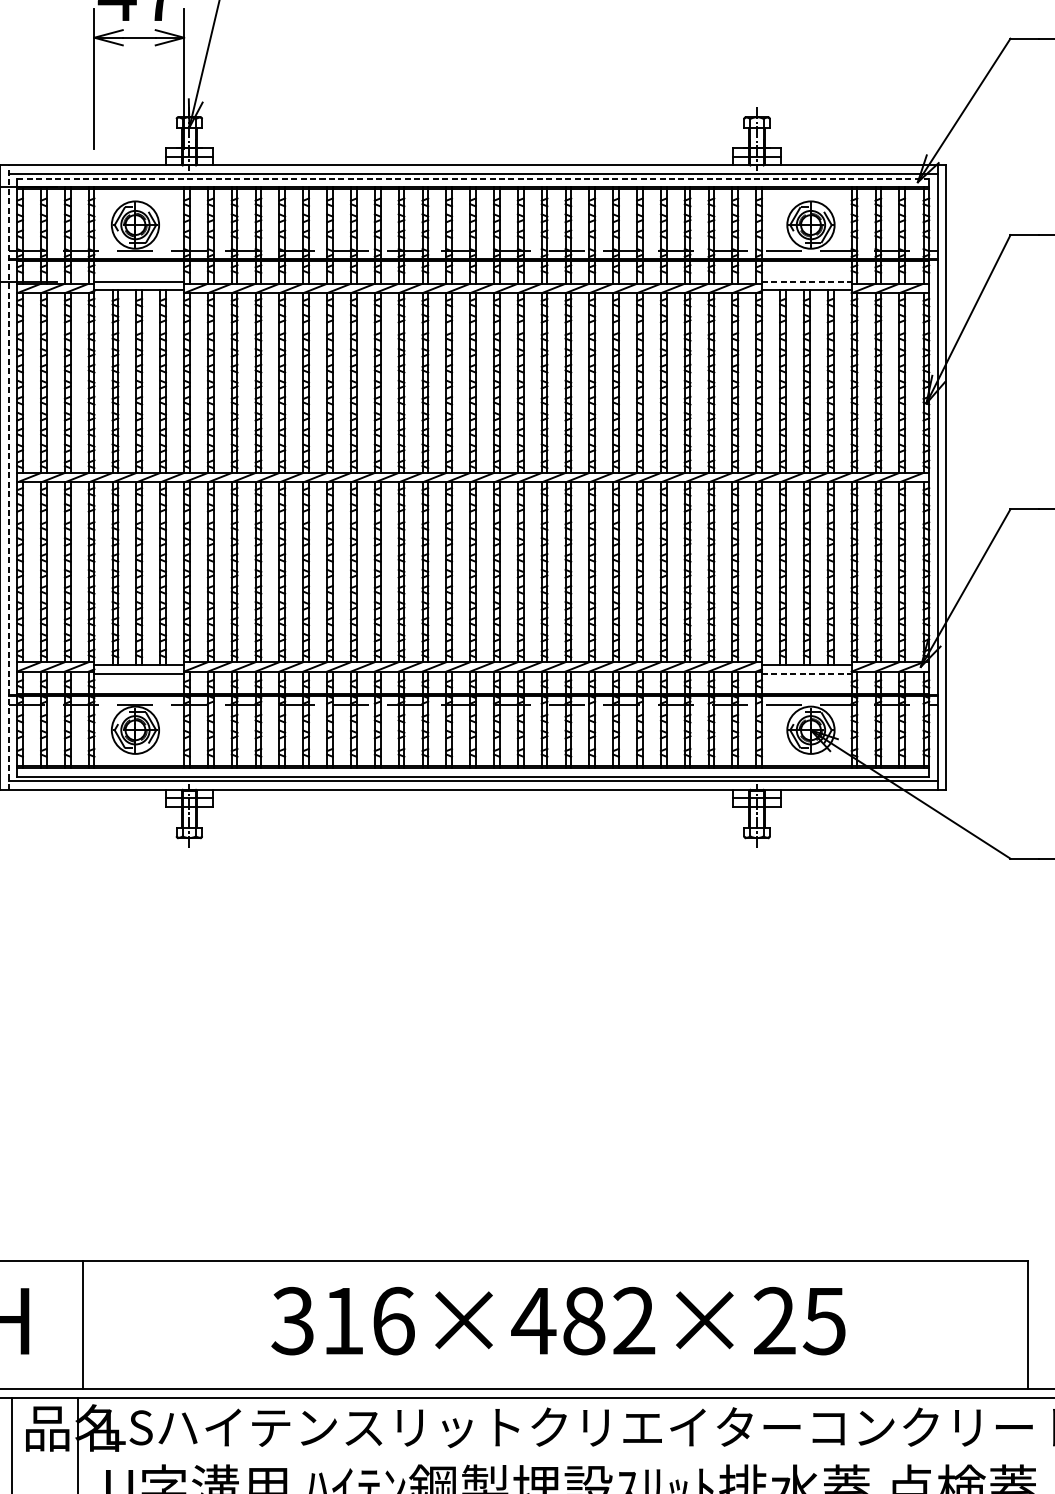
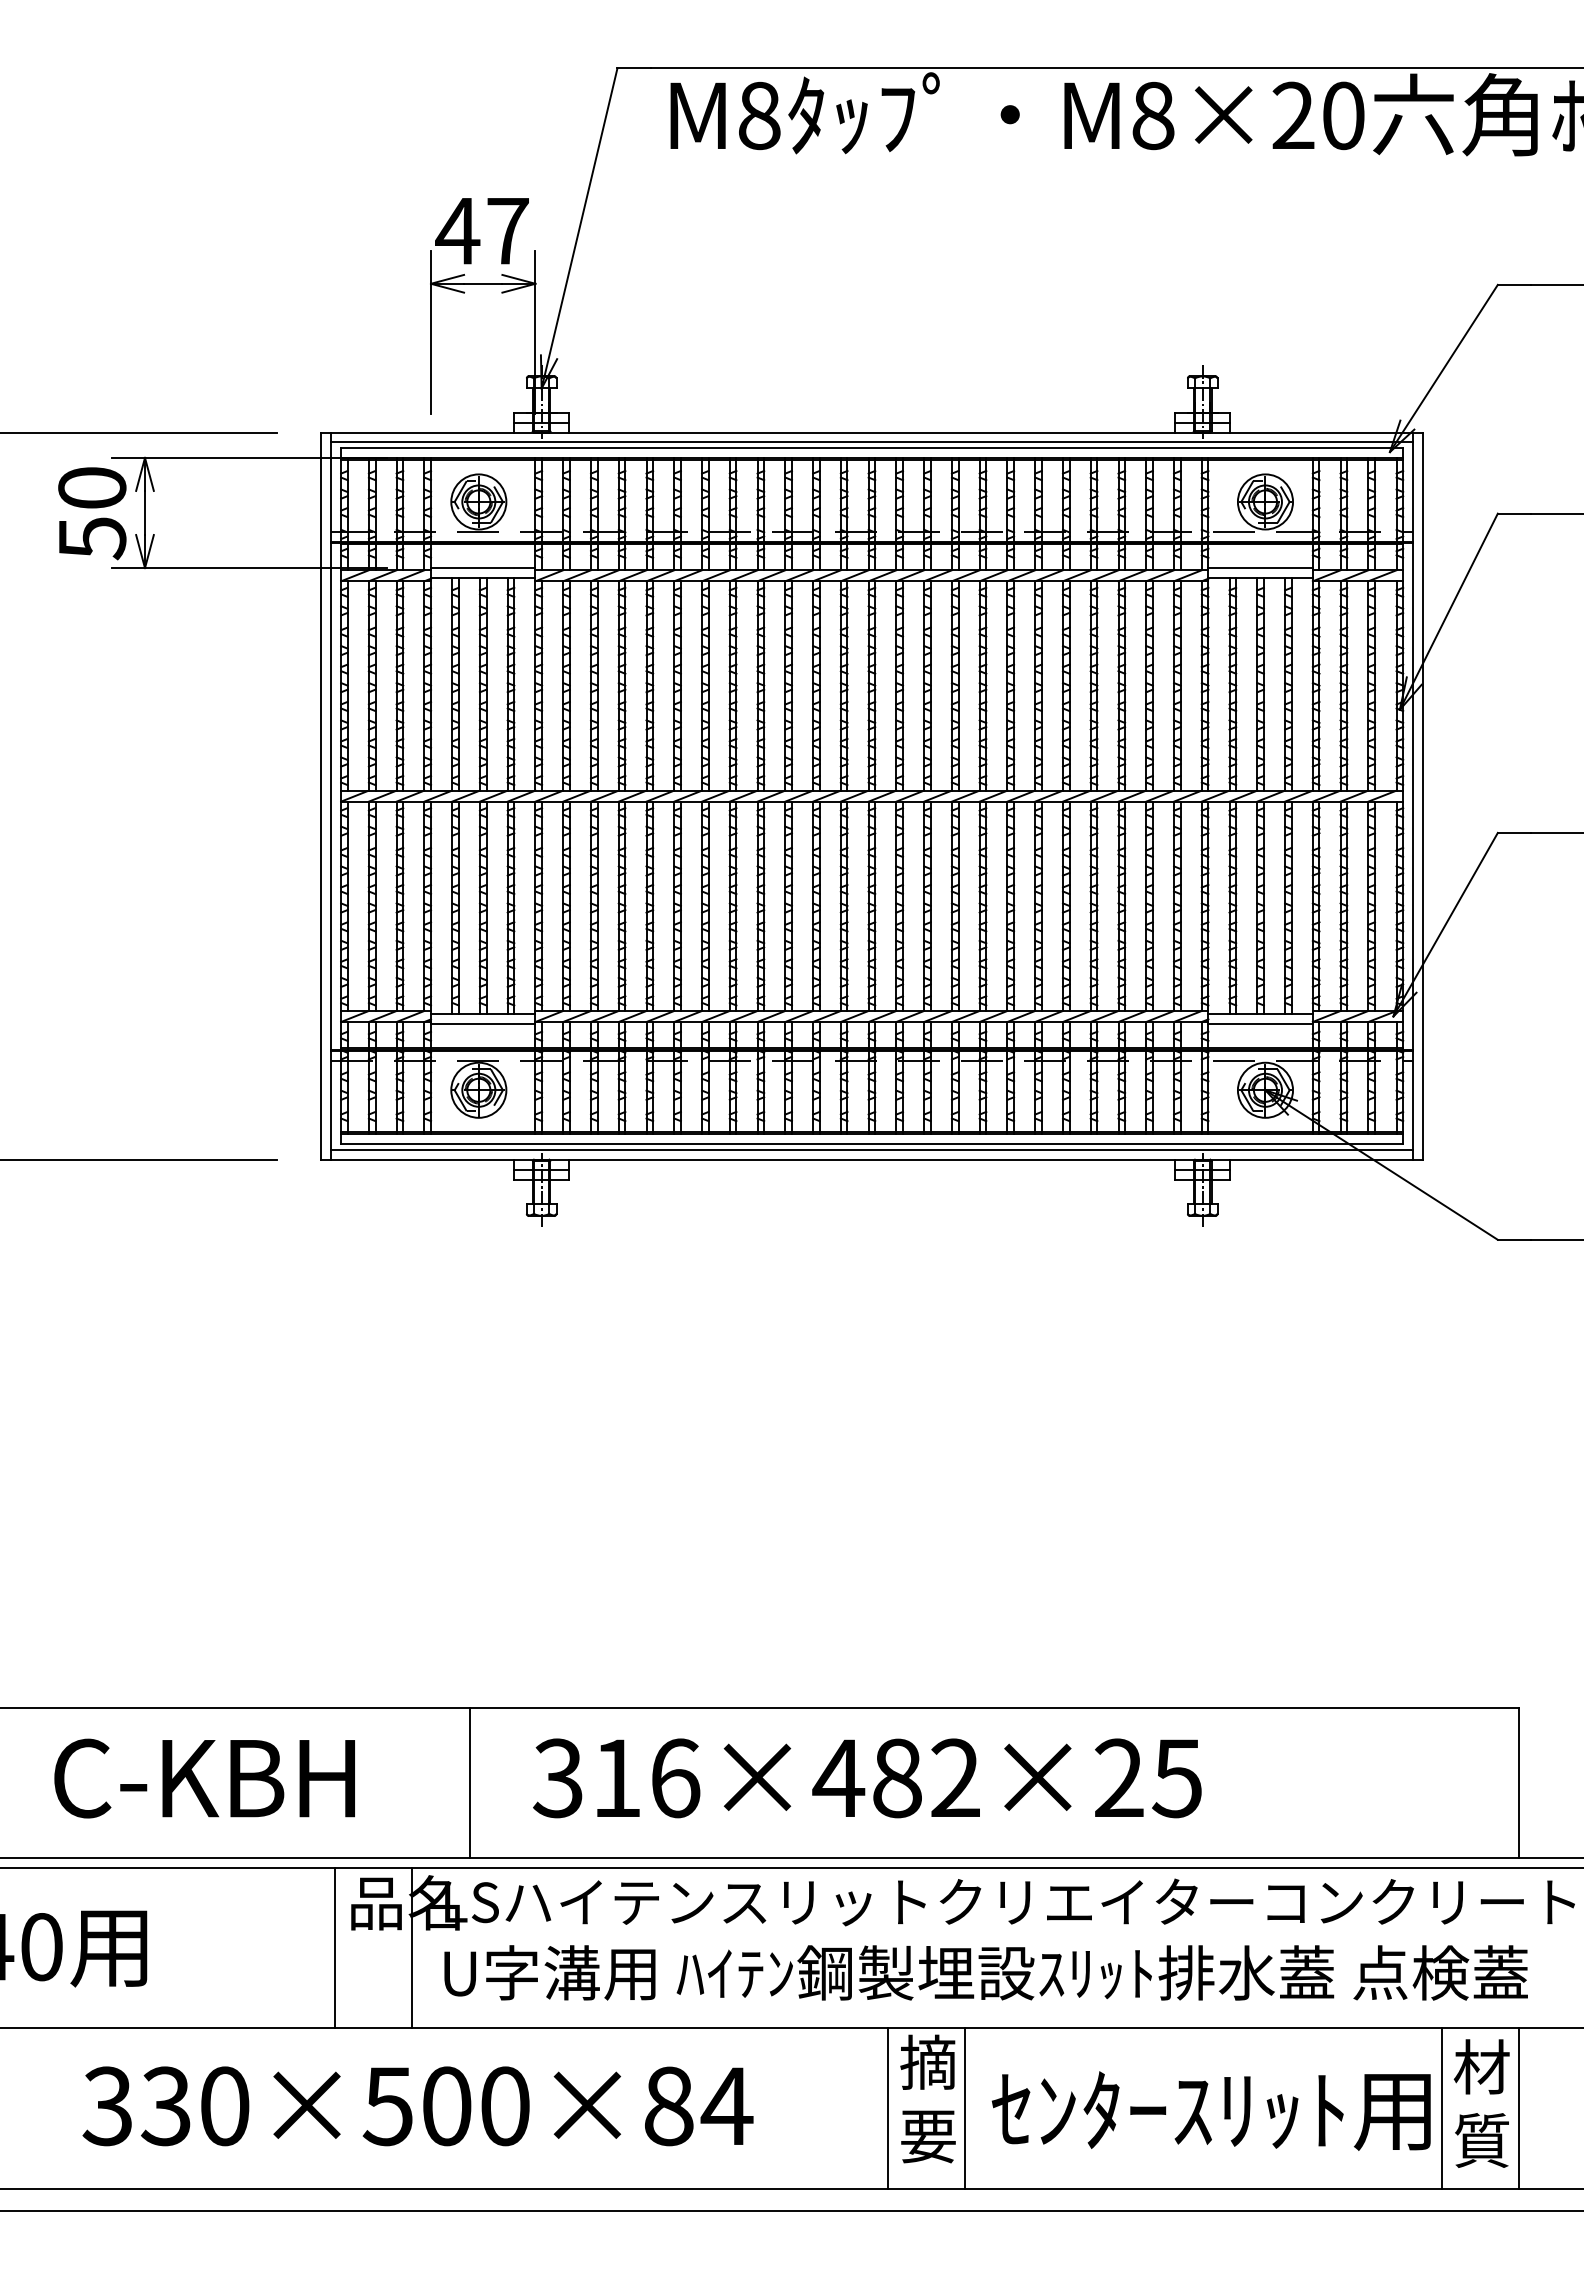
line: (473, 178) -> (872, 447), dashed -> solid
line: (807, 282) -> (1261, 568), dashed -> solid
line: (8, 478) -> (331, 796), dashed -> solid
line: (807, 673) -> (1261, 1024), dashed -> solid
text: (558, 1321) -> (867, 1778), moved
line: (82, 1324) -> (469, 1782), moved

